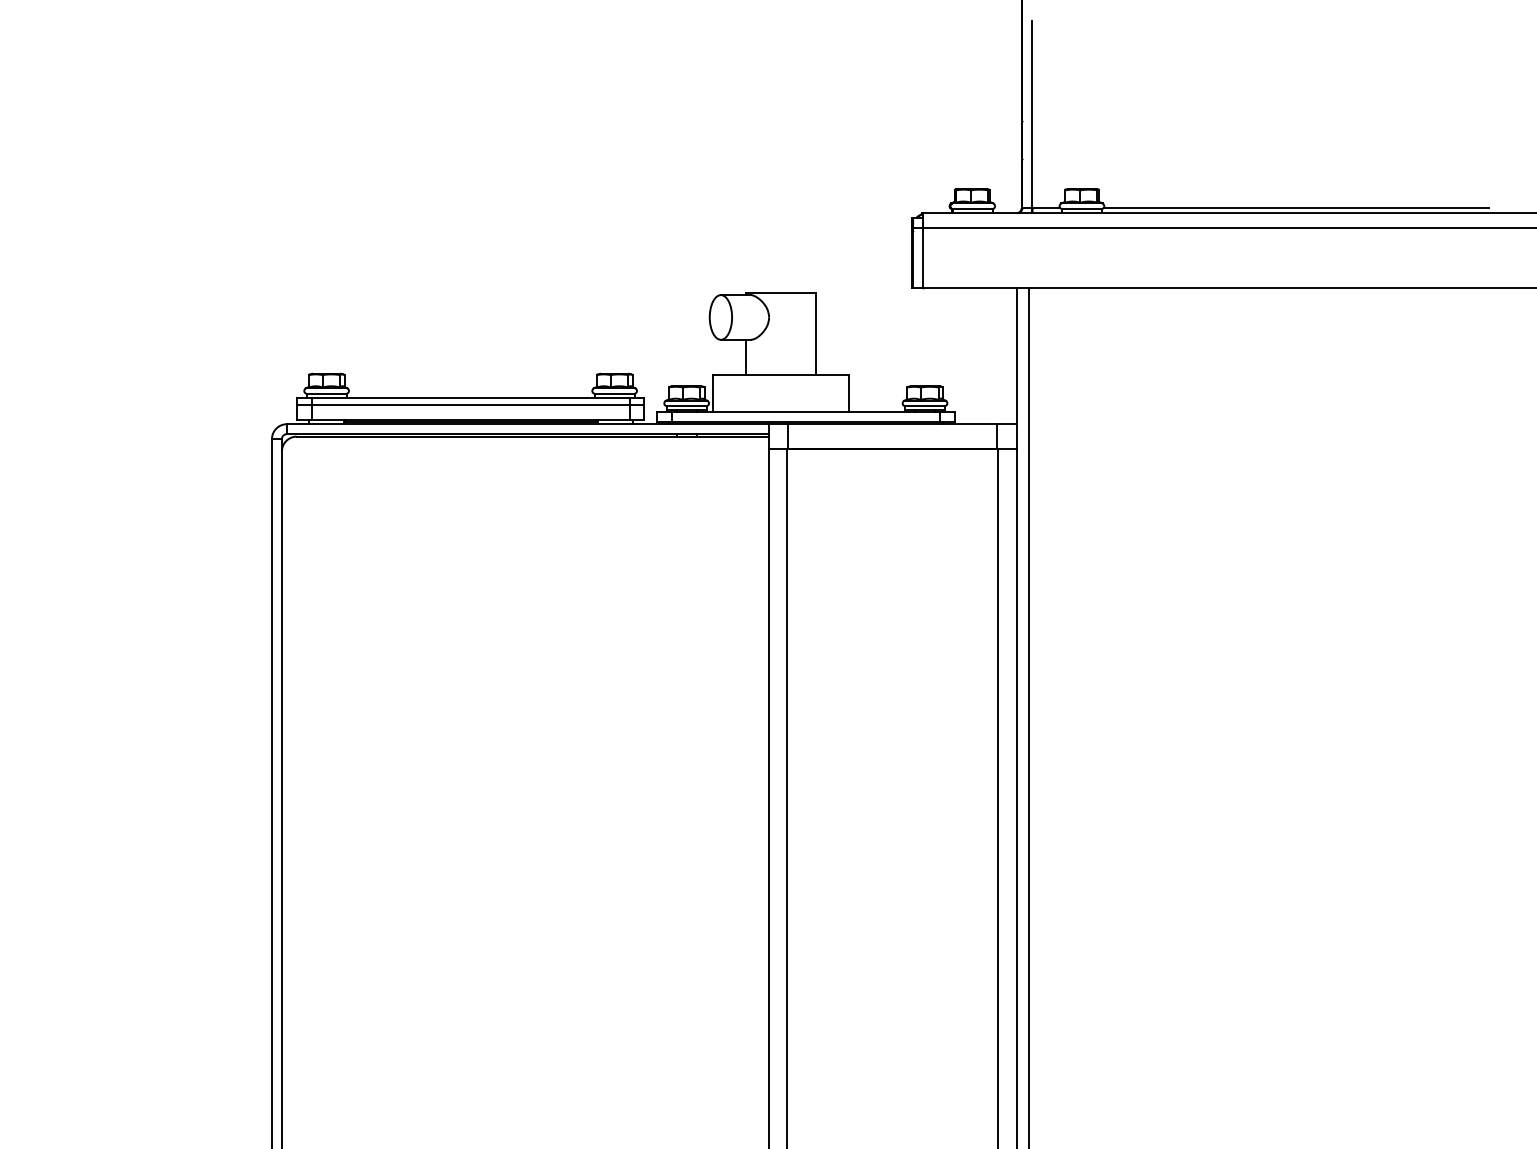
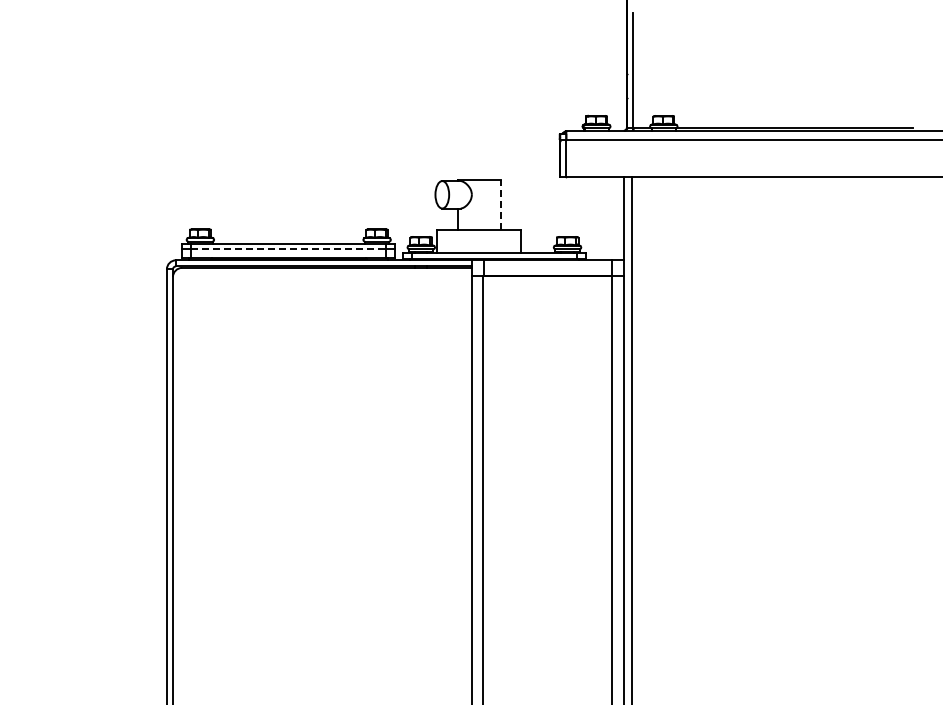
line: (815, 333) -> (500, 204), solid -> dashed
line: (471, 404) -> (289, 248), solid -> dashed

